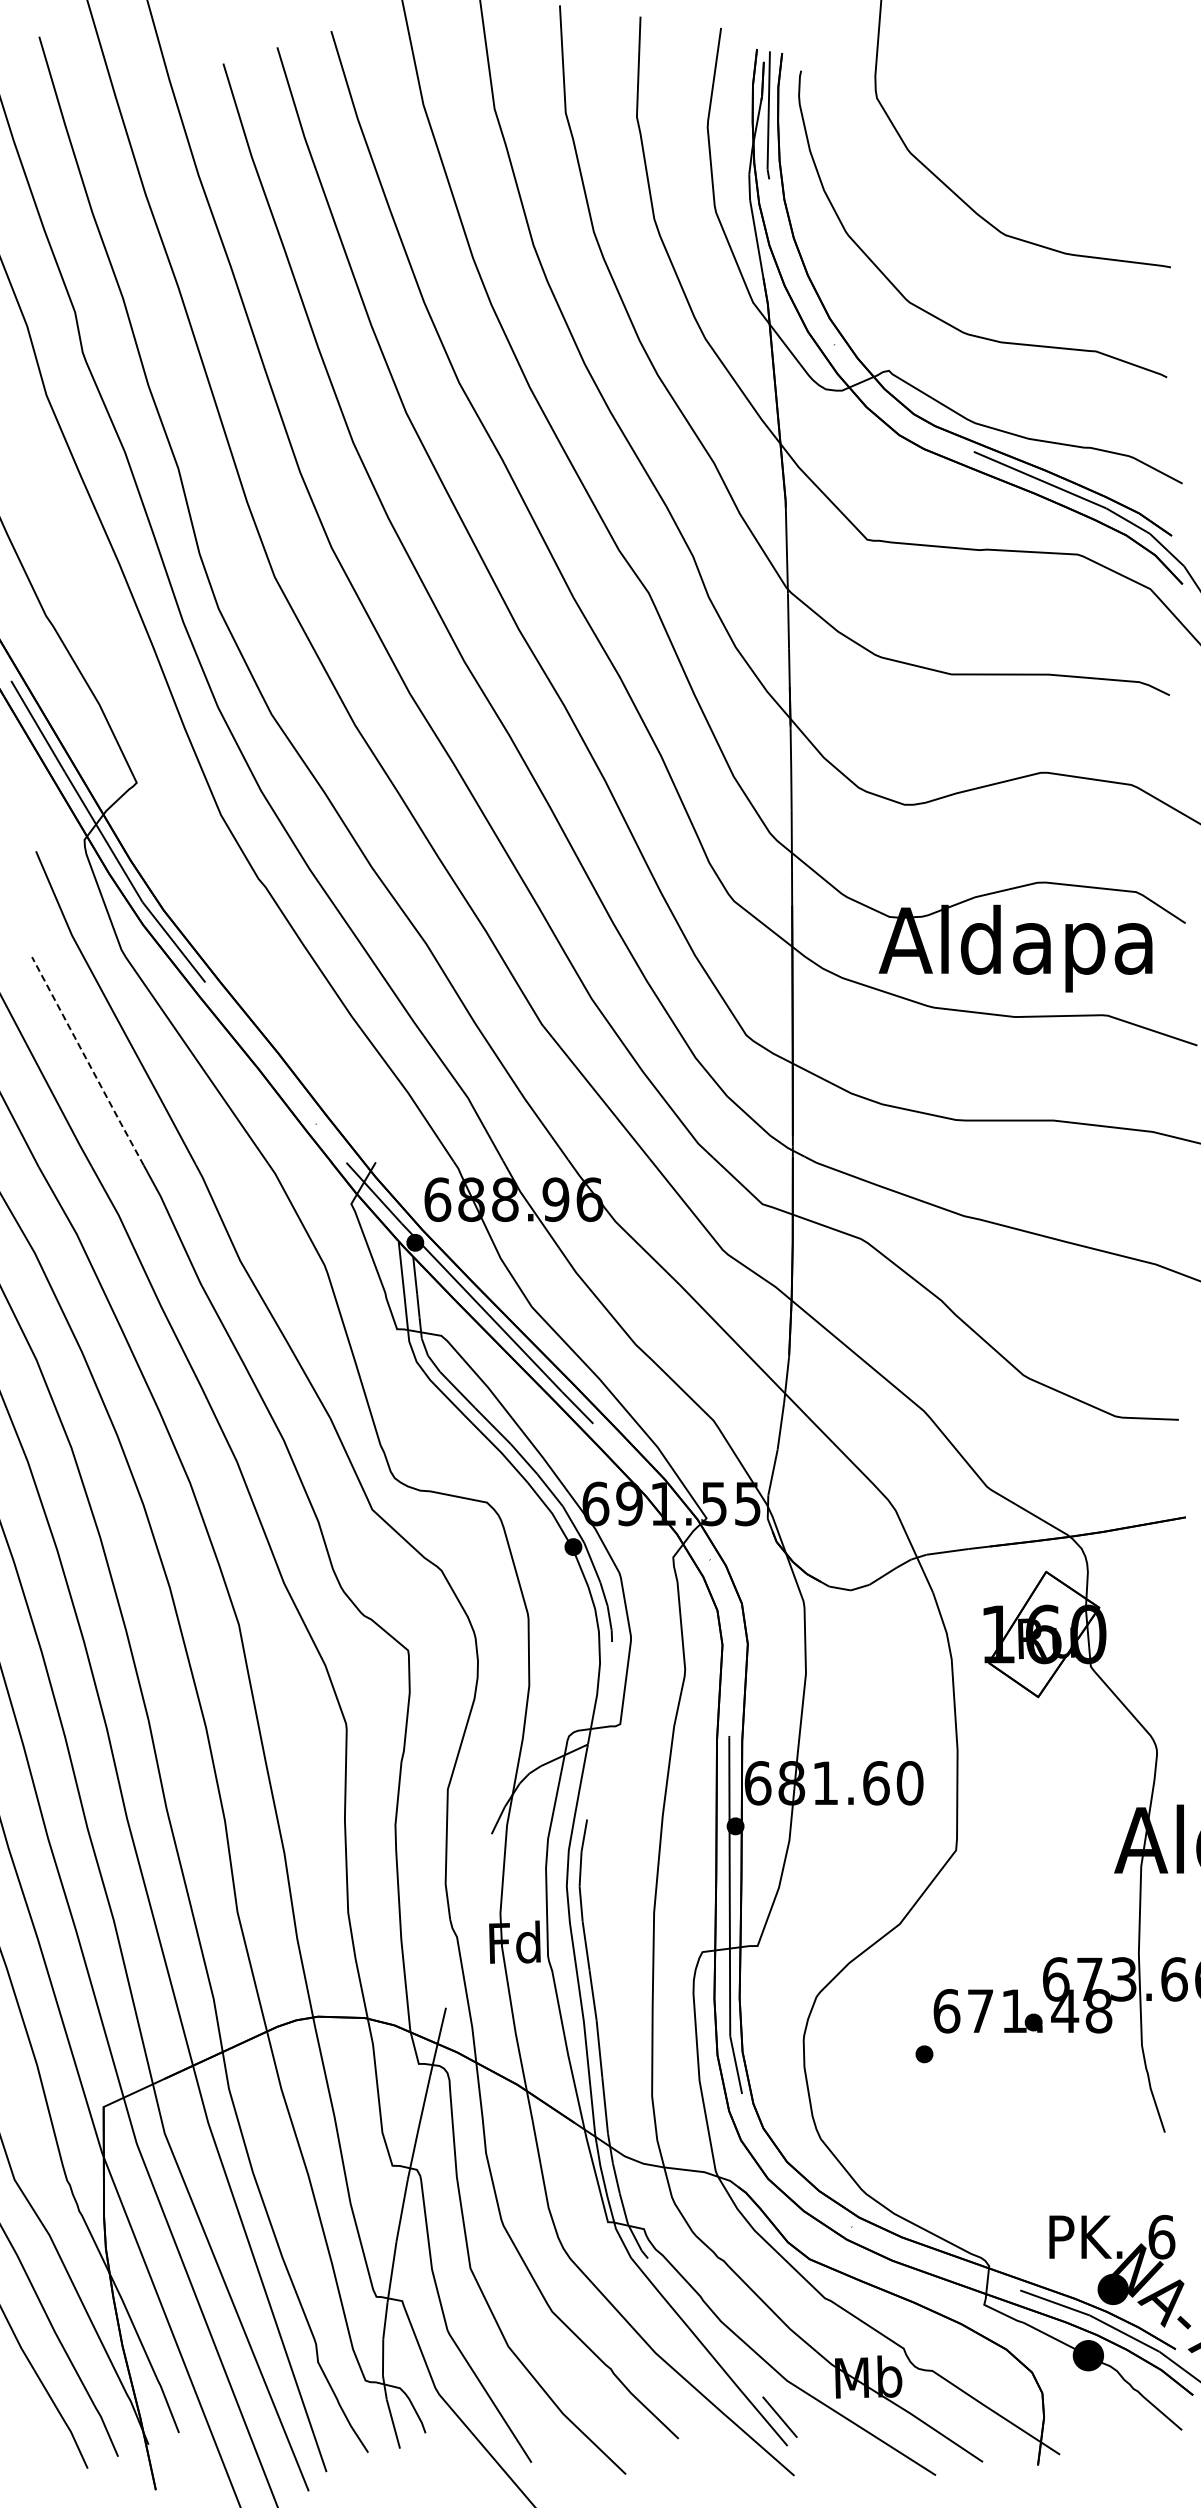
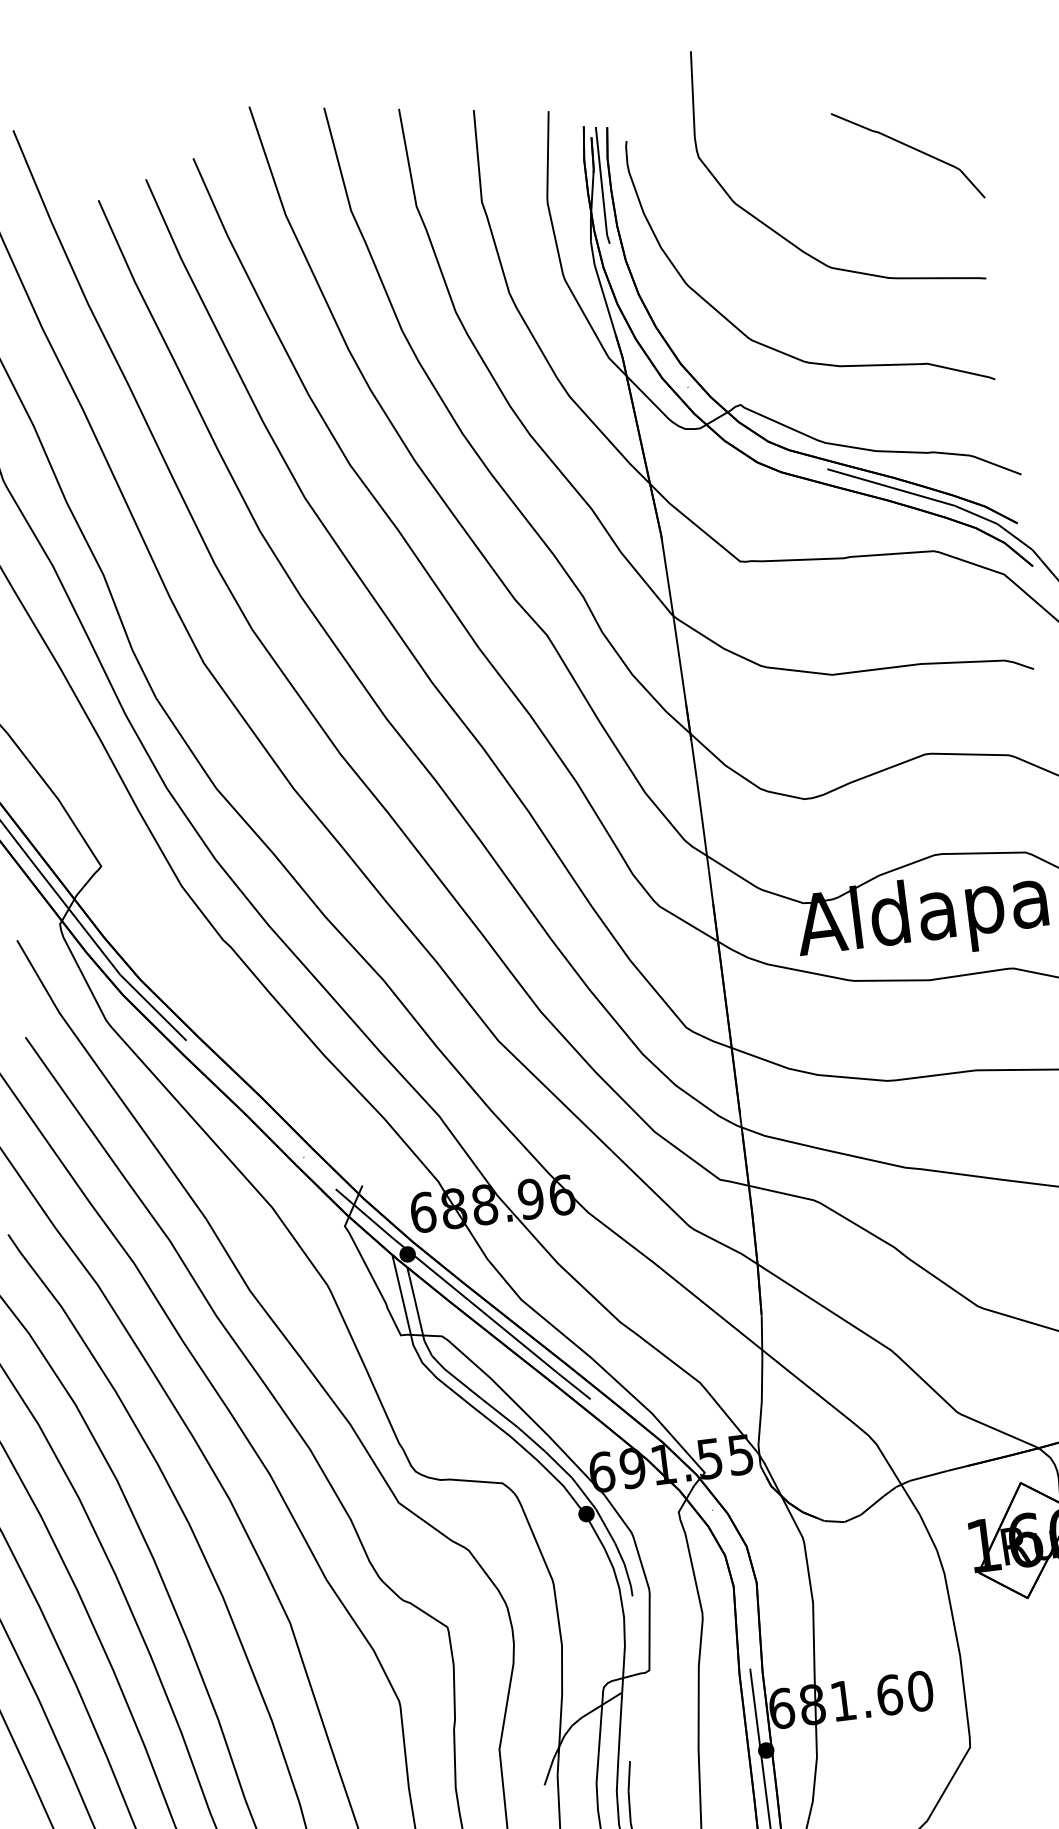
curve: (1106, 116) -> (910, 148), added
line: (87, 1061) -> (87, 1126), dashed -> solid

